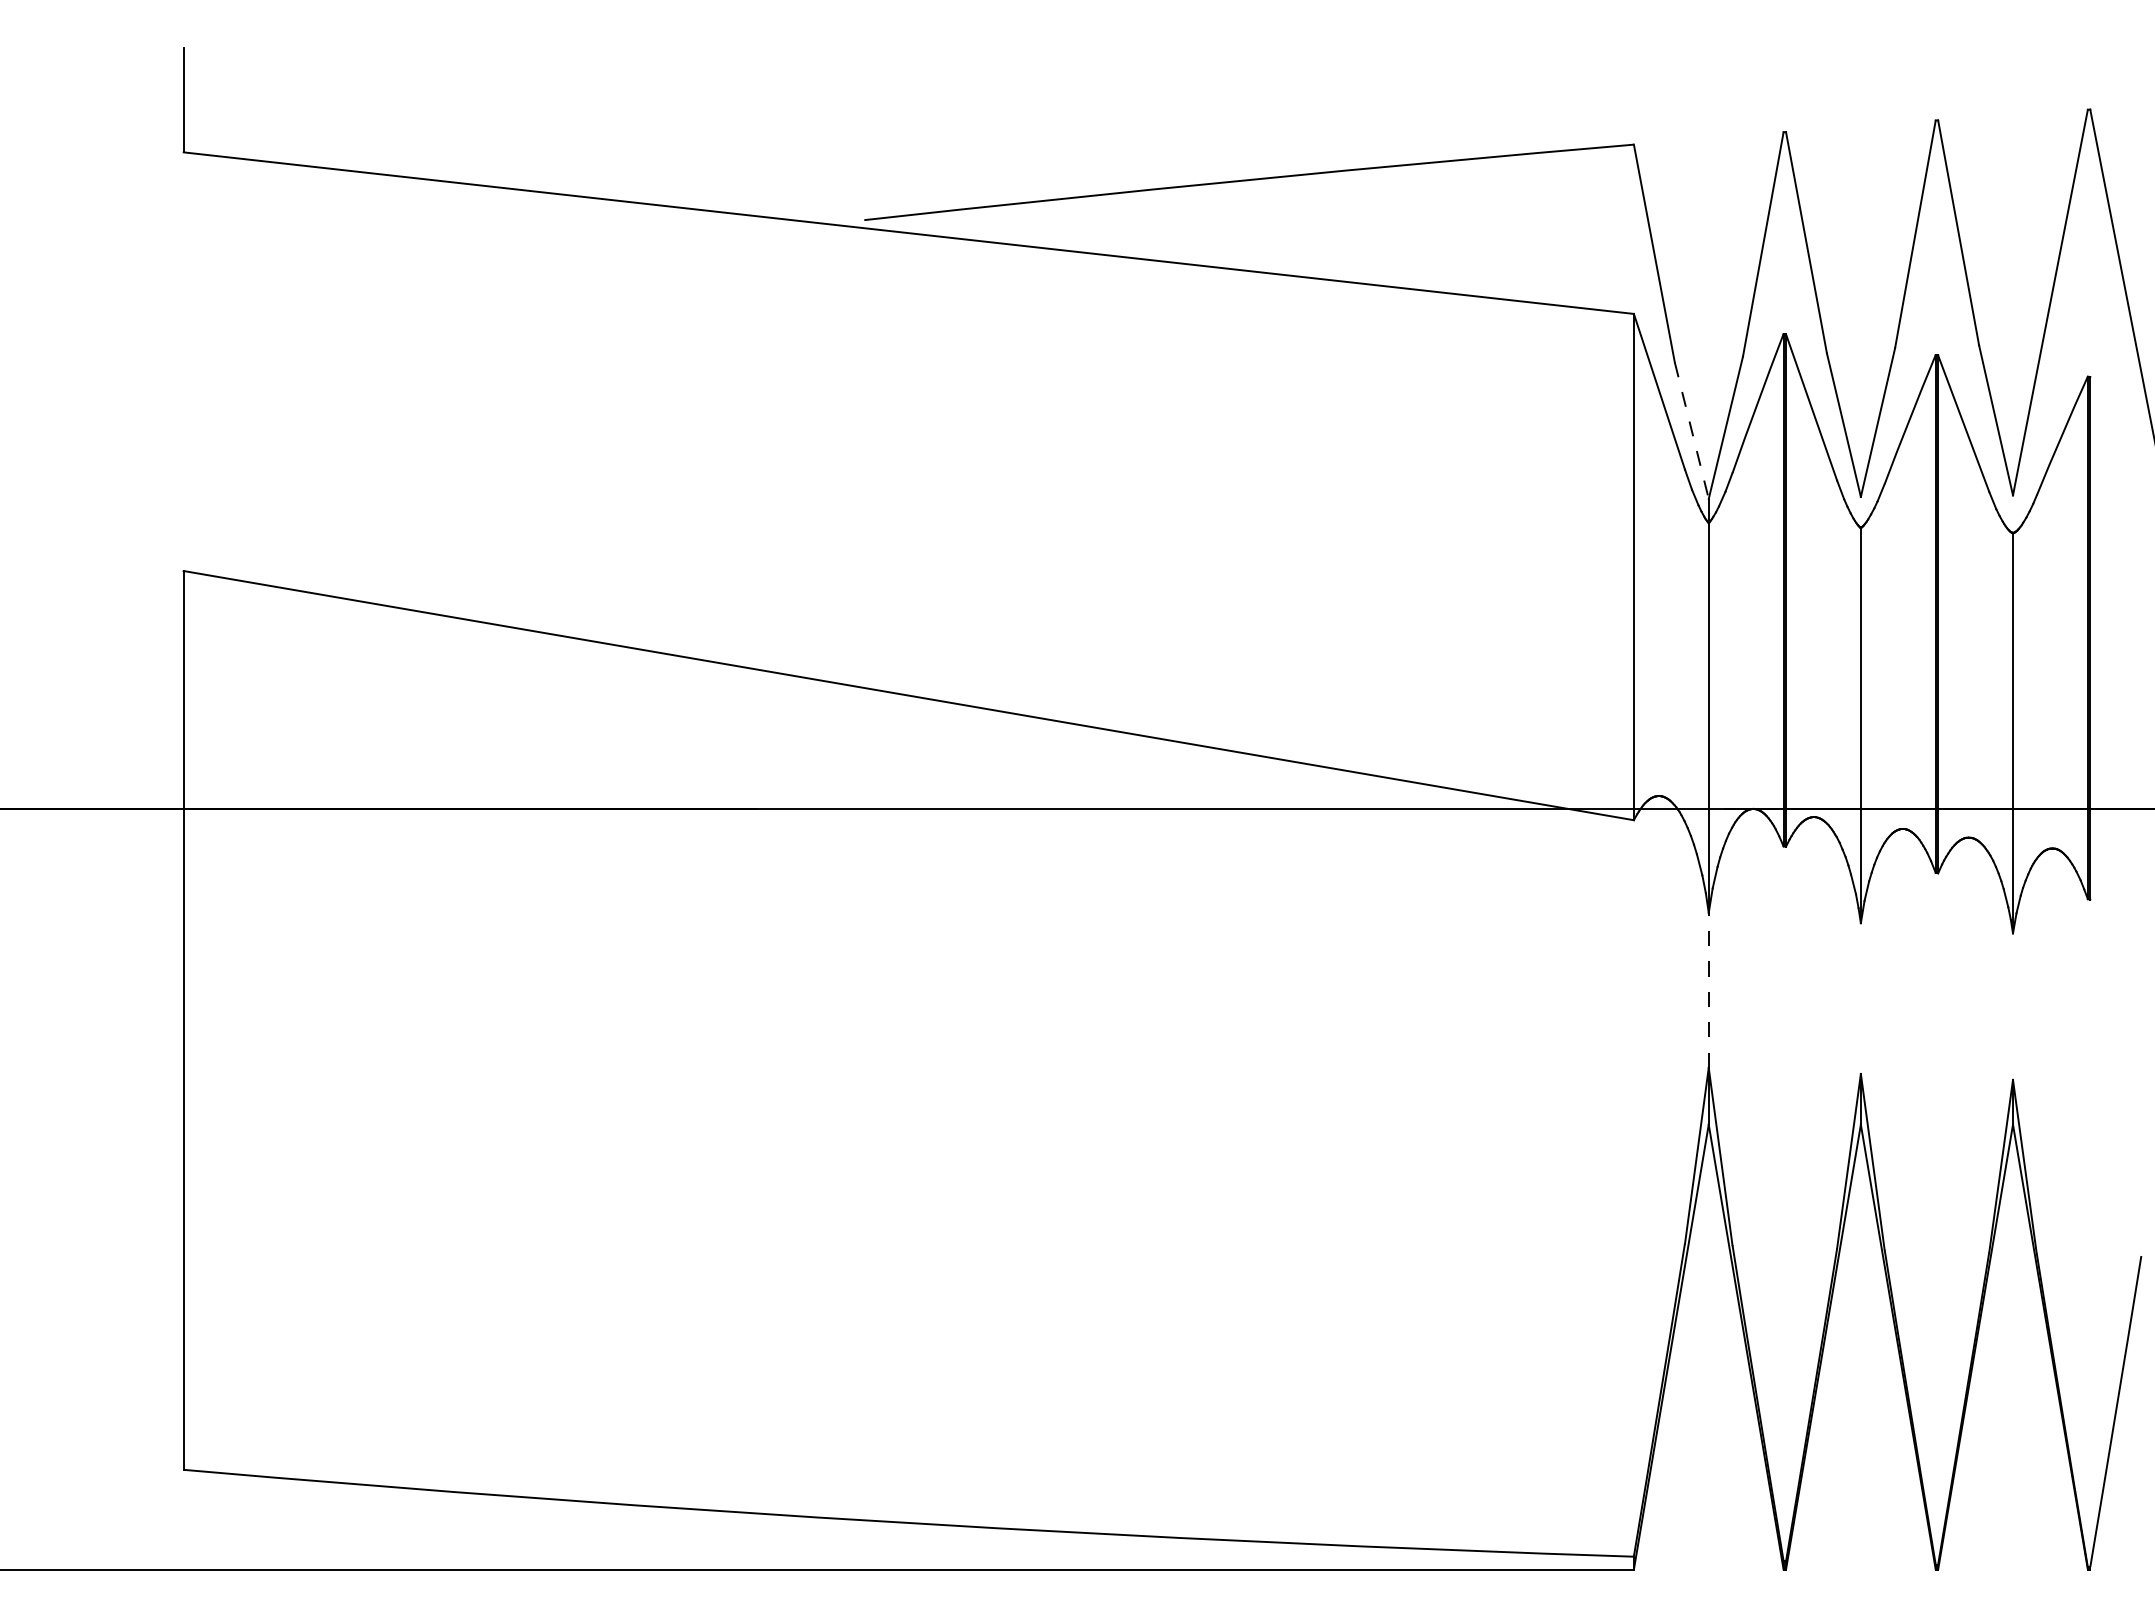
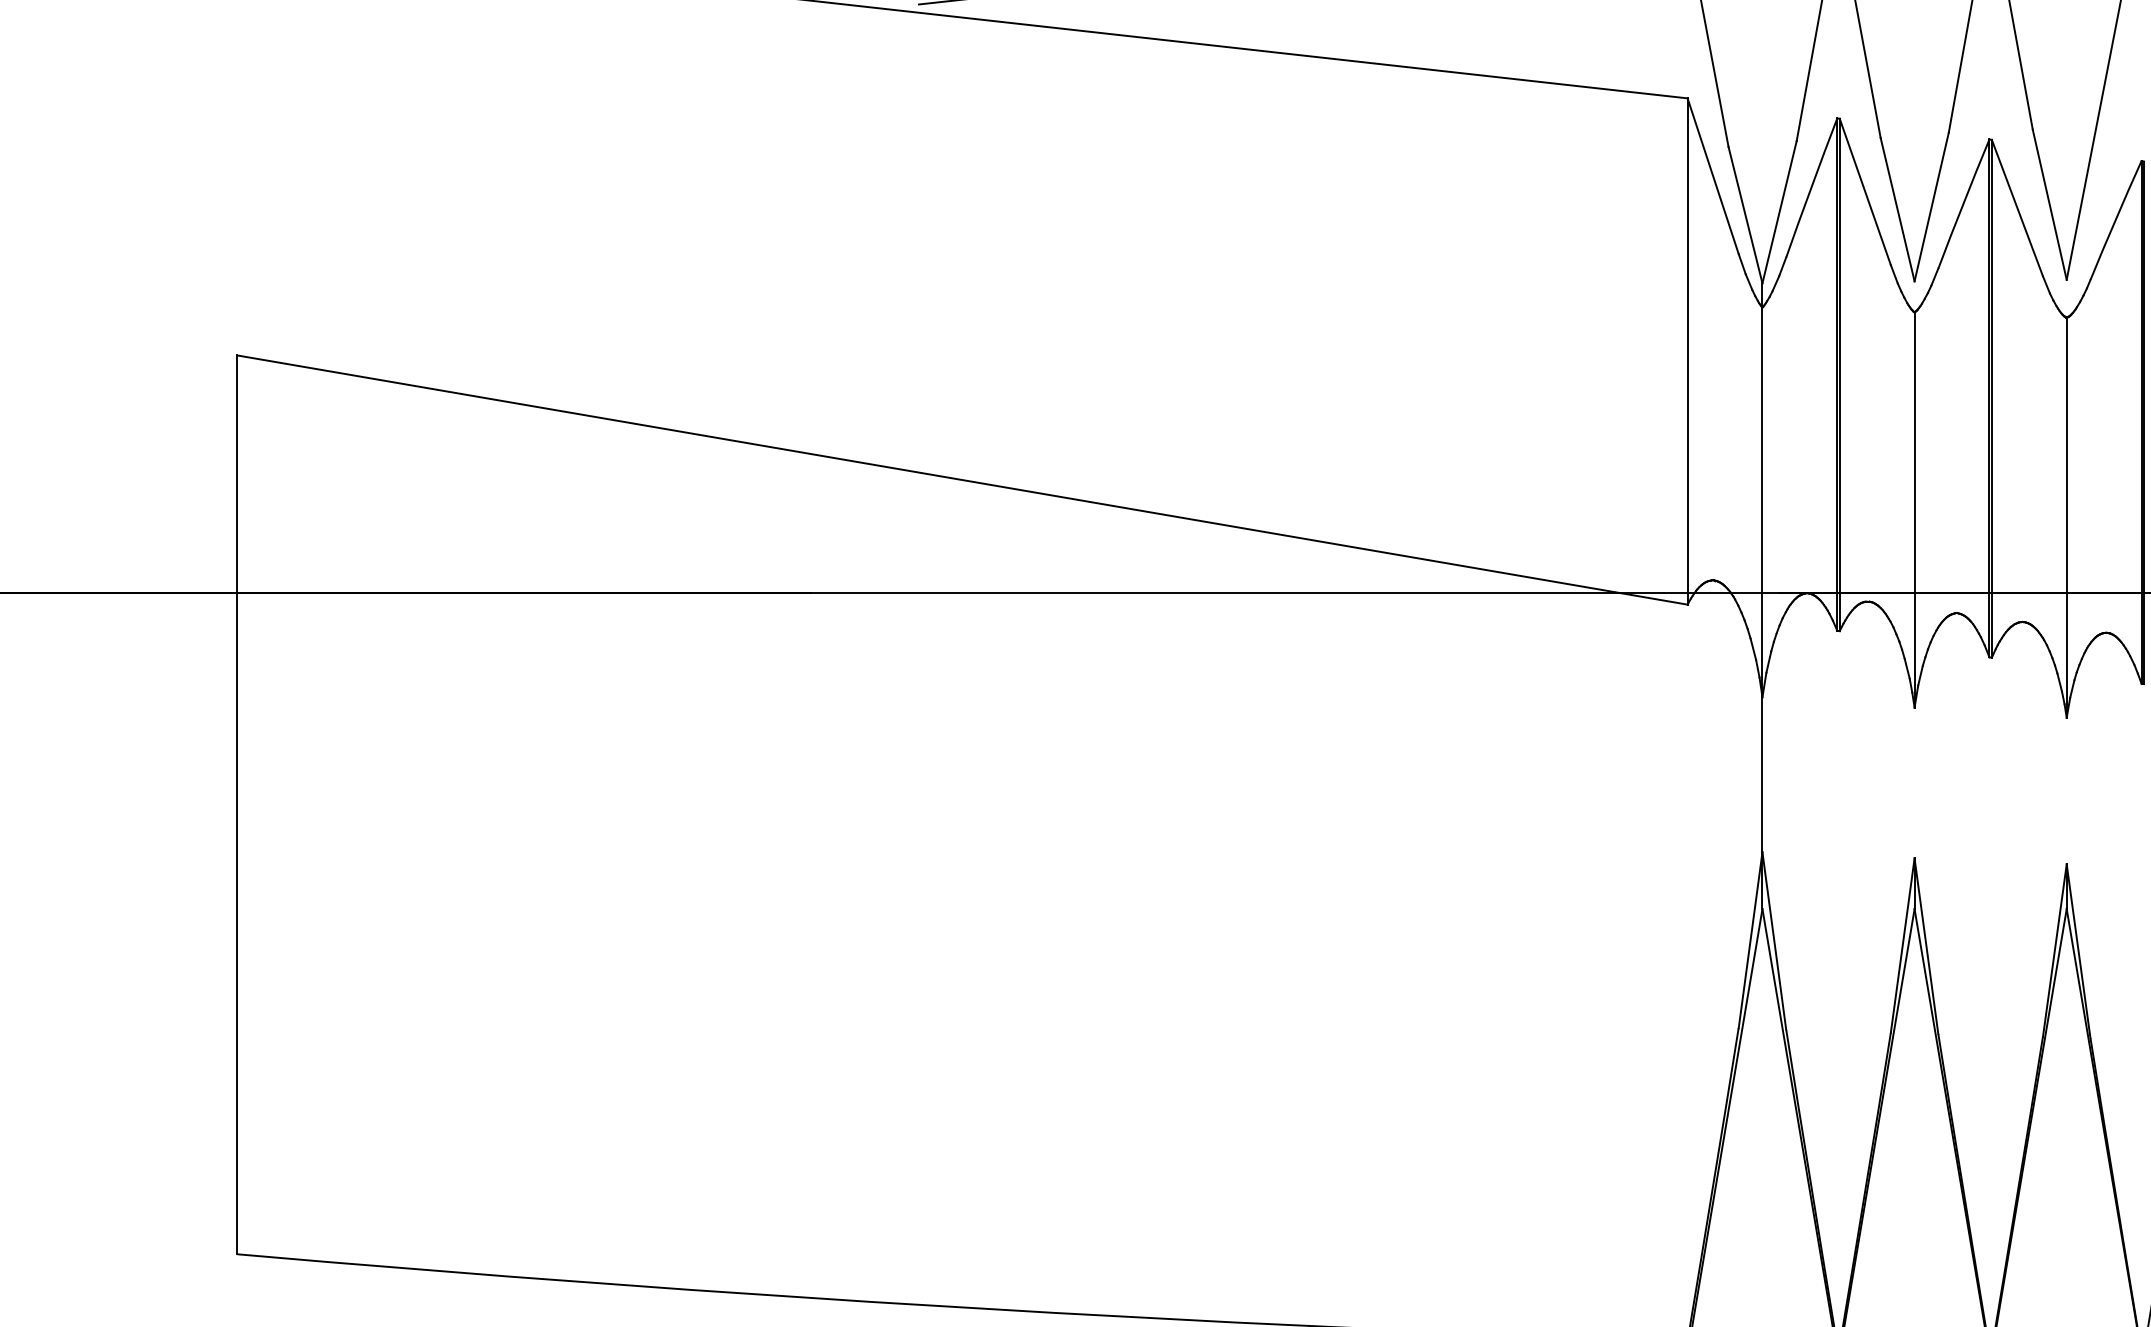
line: (1691, 431) -> (1745, 215), dashed -> solid
line: (1708, 990) -> (1762, 774), dashed -> solid

